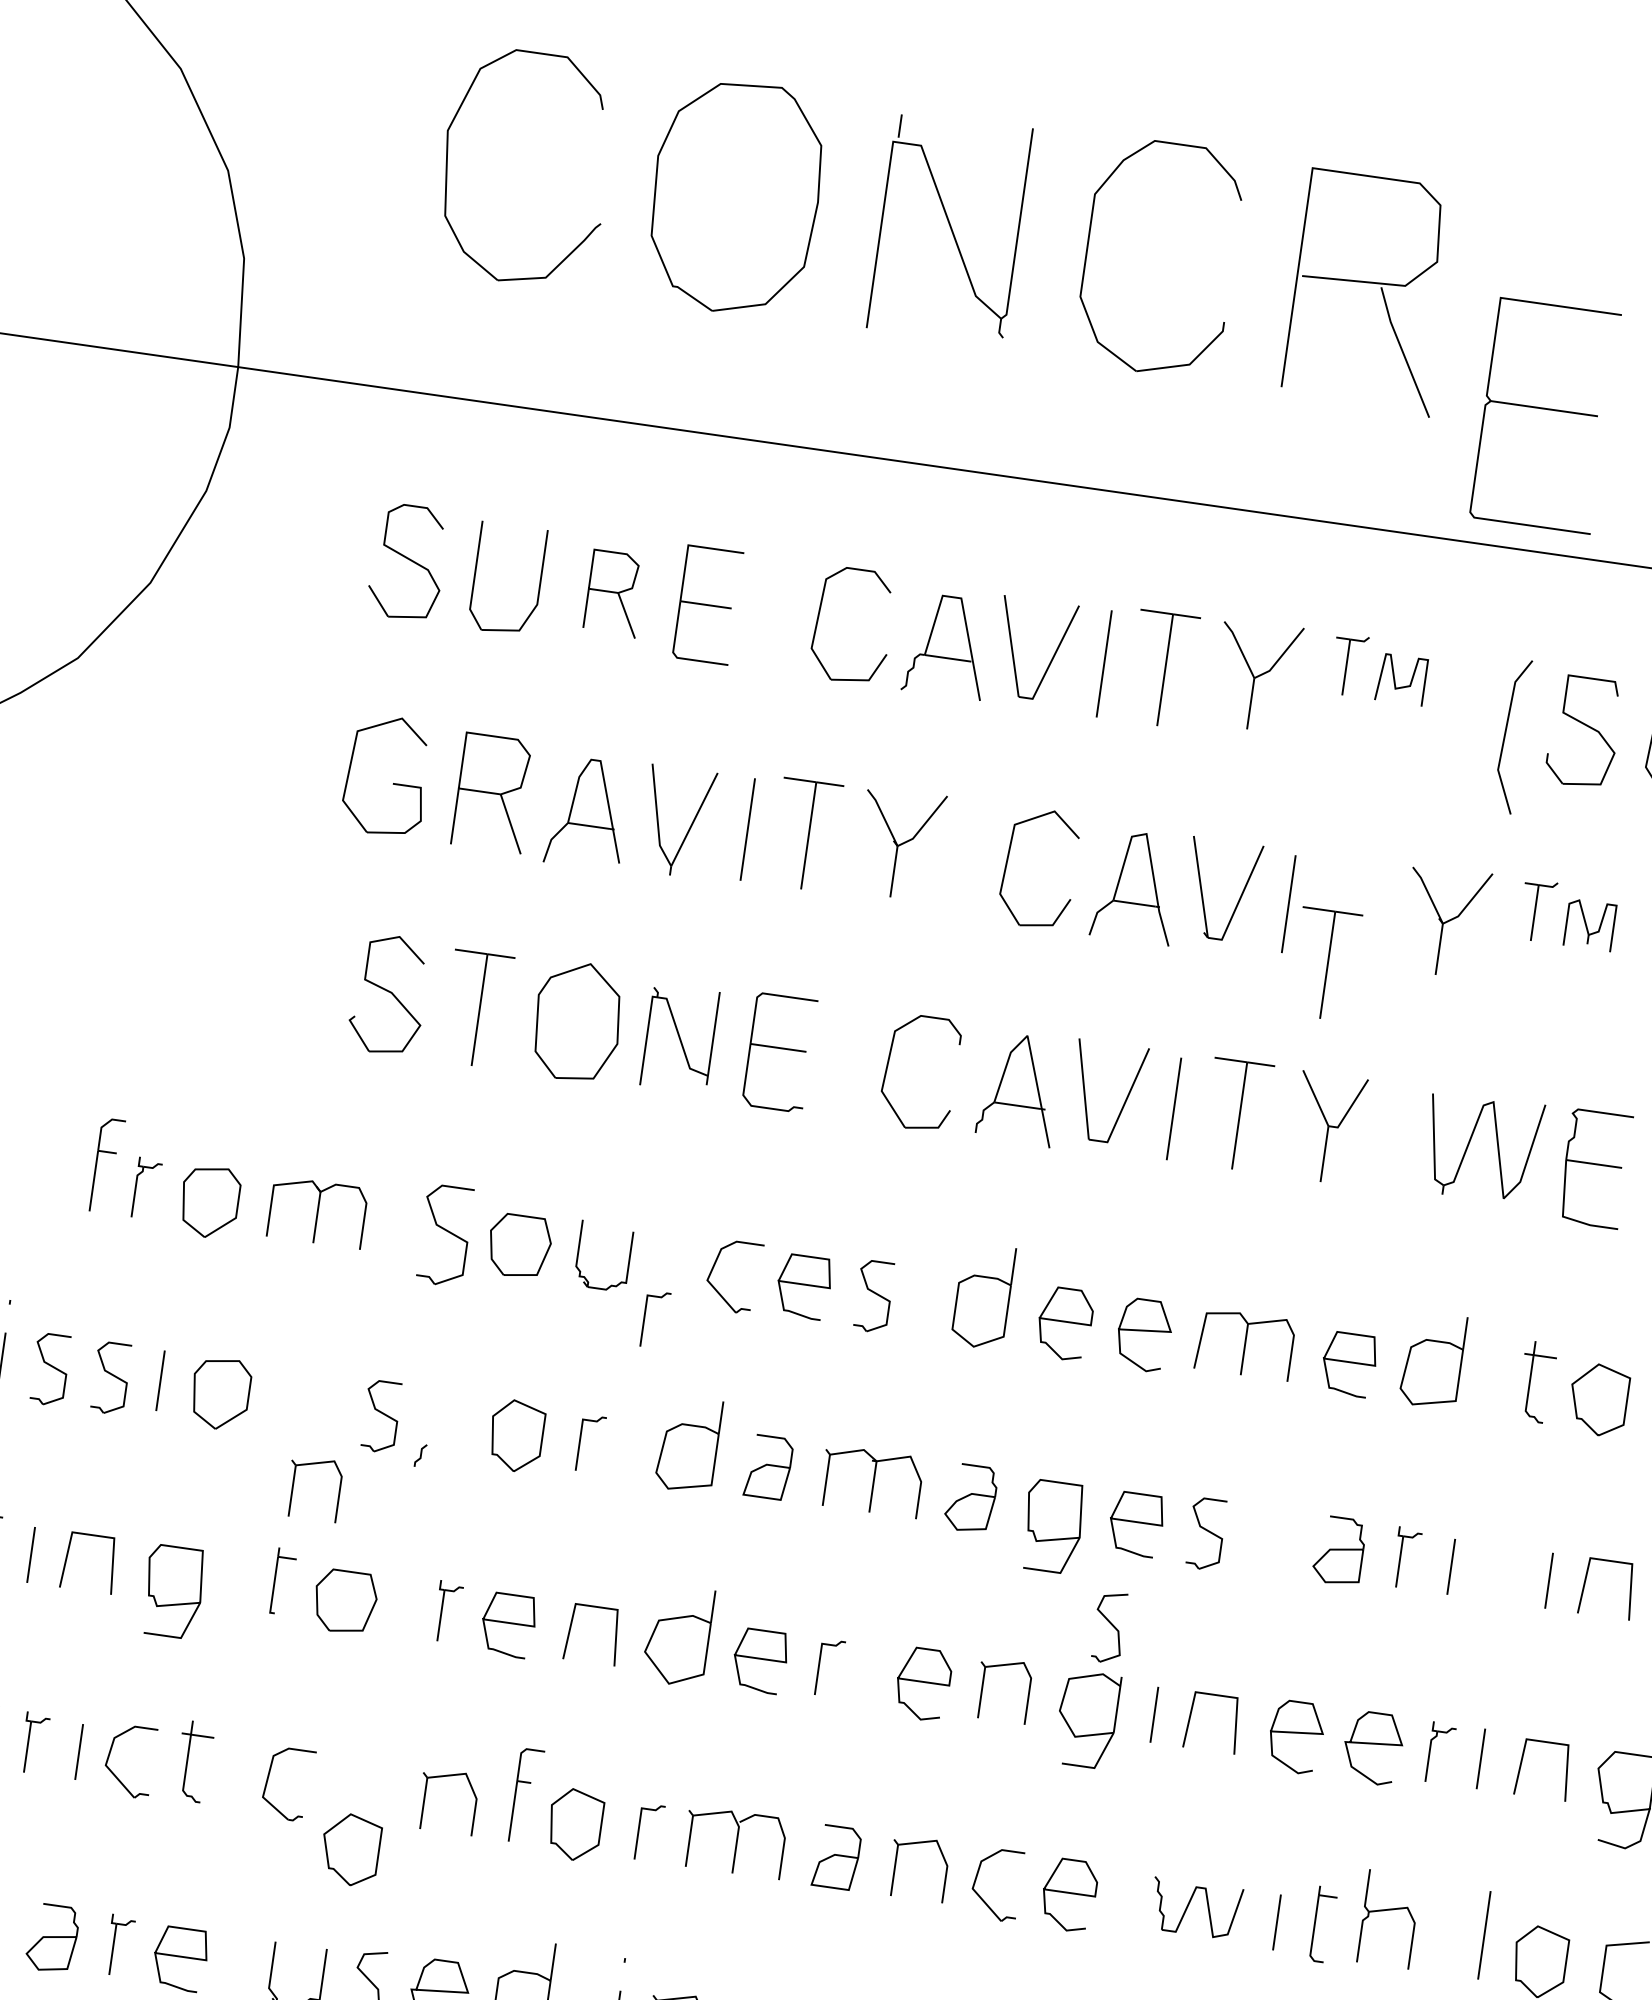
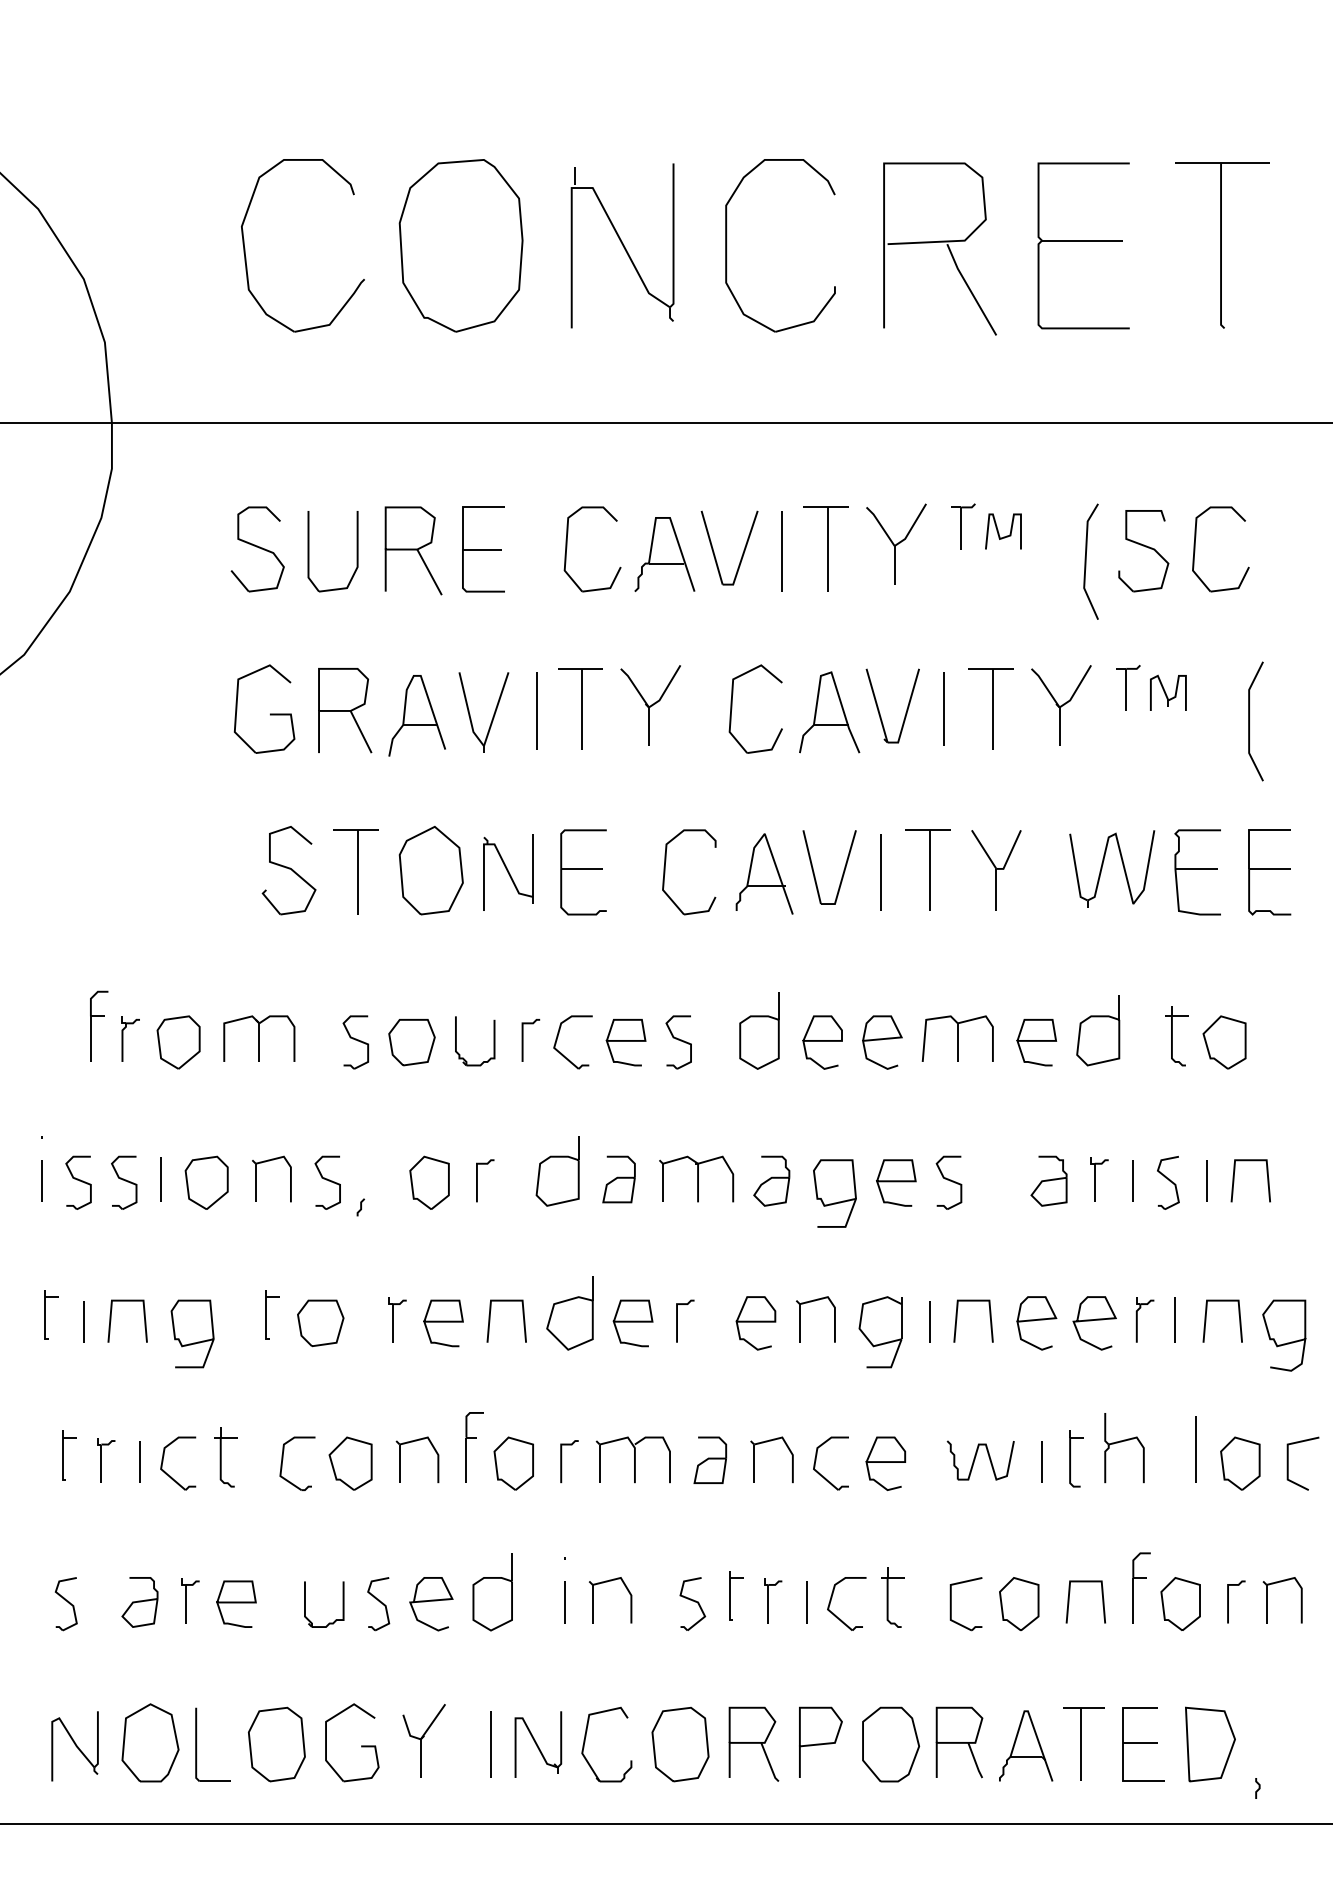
part: (1544, 415) -> (1083, 245), moved
part: (614, 593) -> (413, 550), size x1.43
part: (1324, 963) -> (990, 708), moved
part: (444, 1235) -> (355, 1042), size x0.71
line: (645, 1318) -> (523, 1040), moved
part: (293, 1485) -> (256, 1178), moved
part: (1109, 1626) -> (1168, 1182), moved
part: (350, 1849) -> (350, 1463), moved

